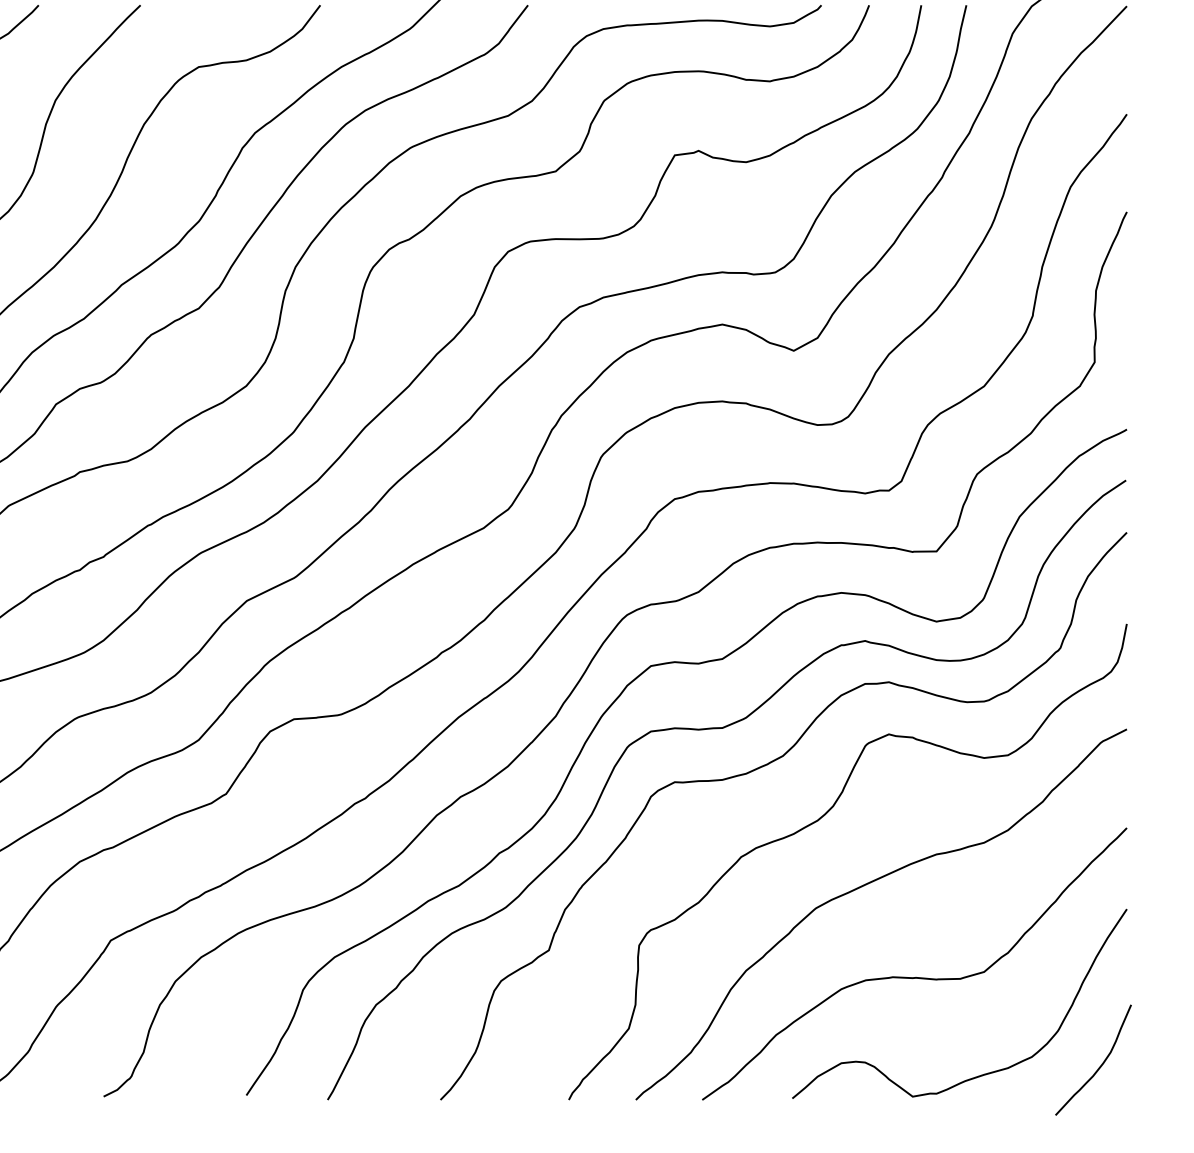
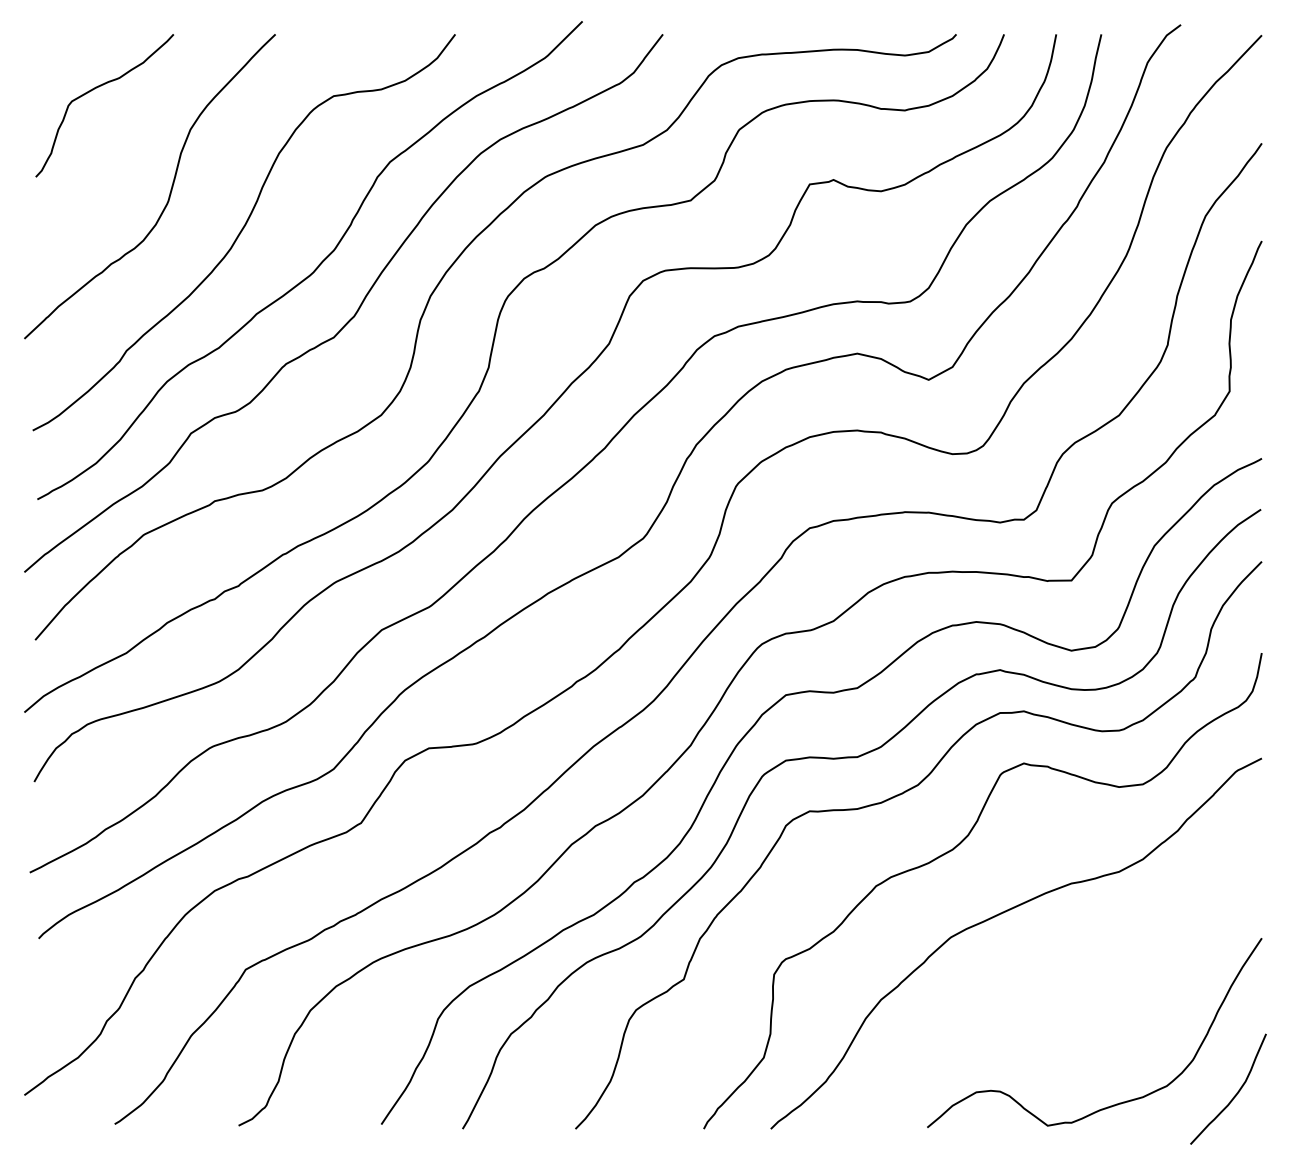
curve: (914, 977) -> (1049, 1006), removed

